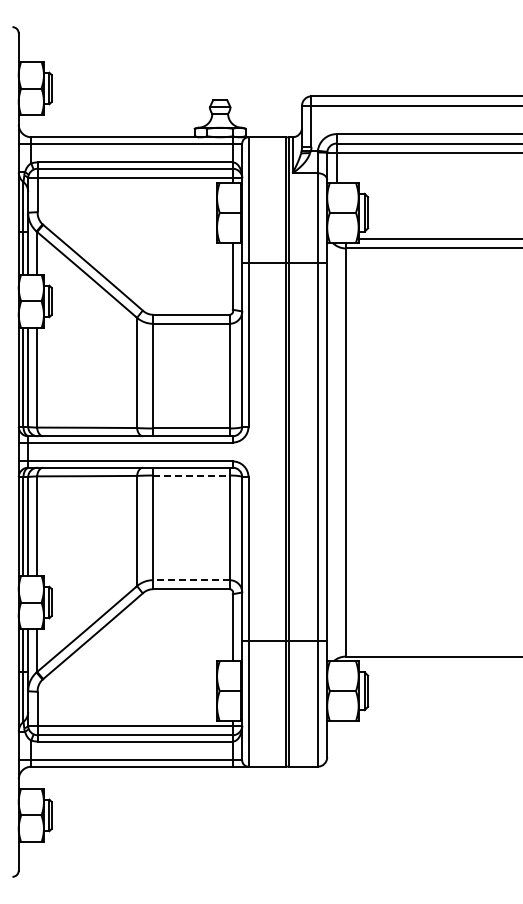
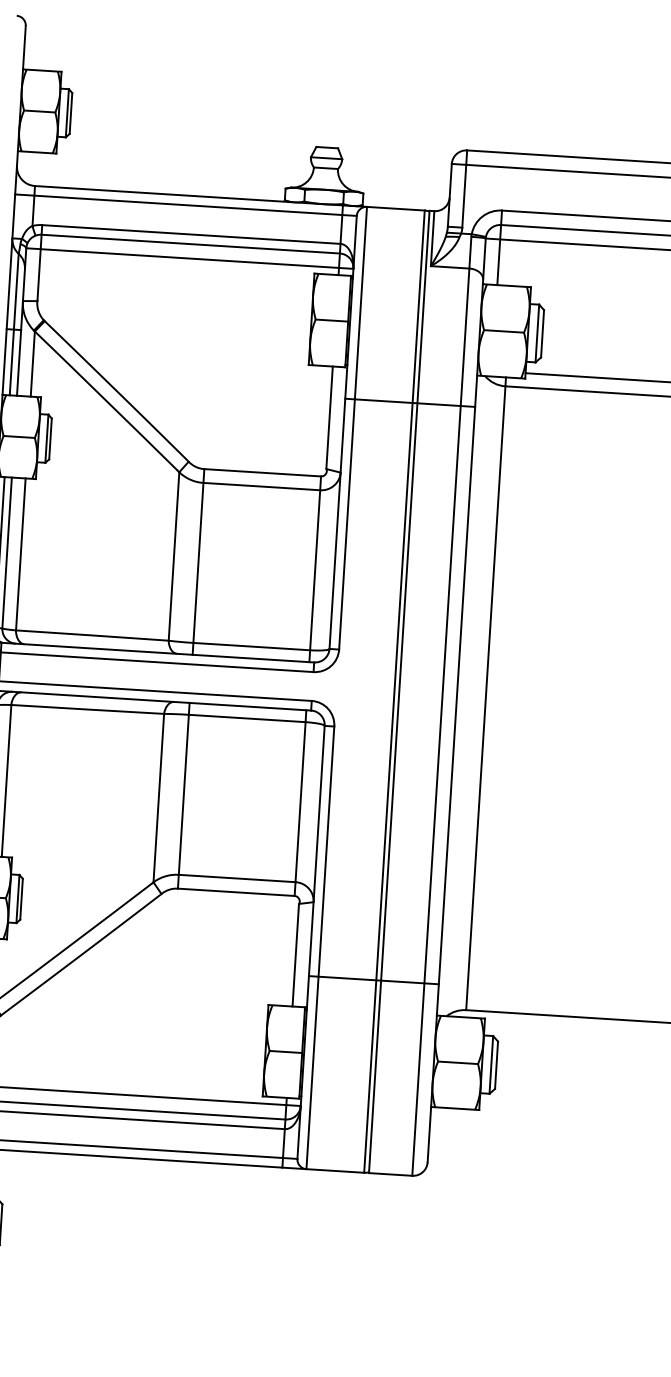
line: (191, 475) -> (247, 718), dashed -> solid
line: (190, 580) -> (235, 878), dashed -> solid

